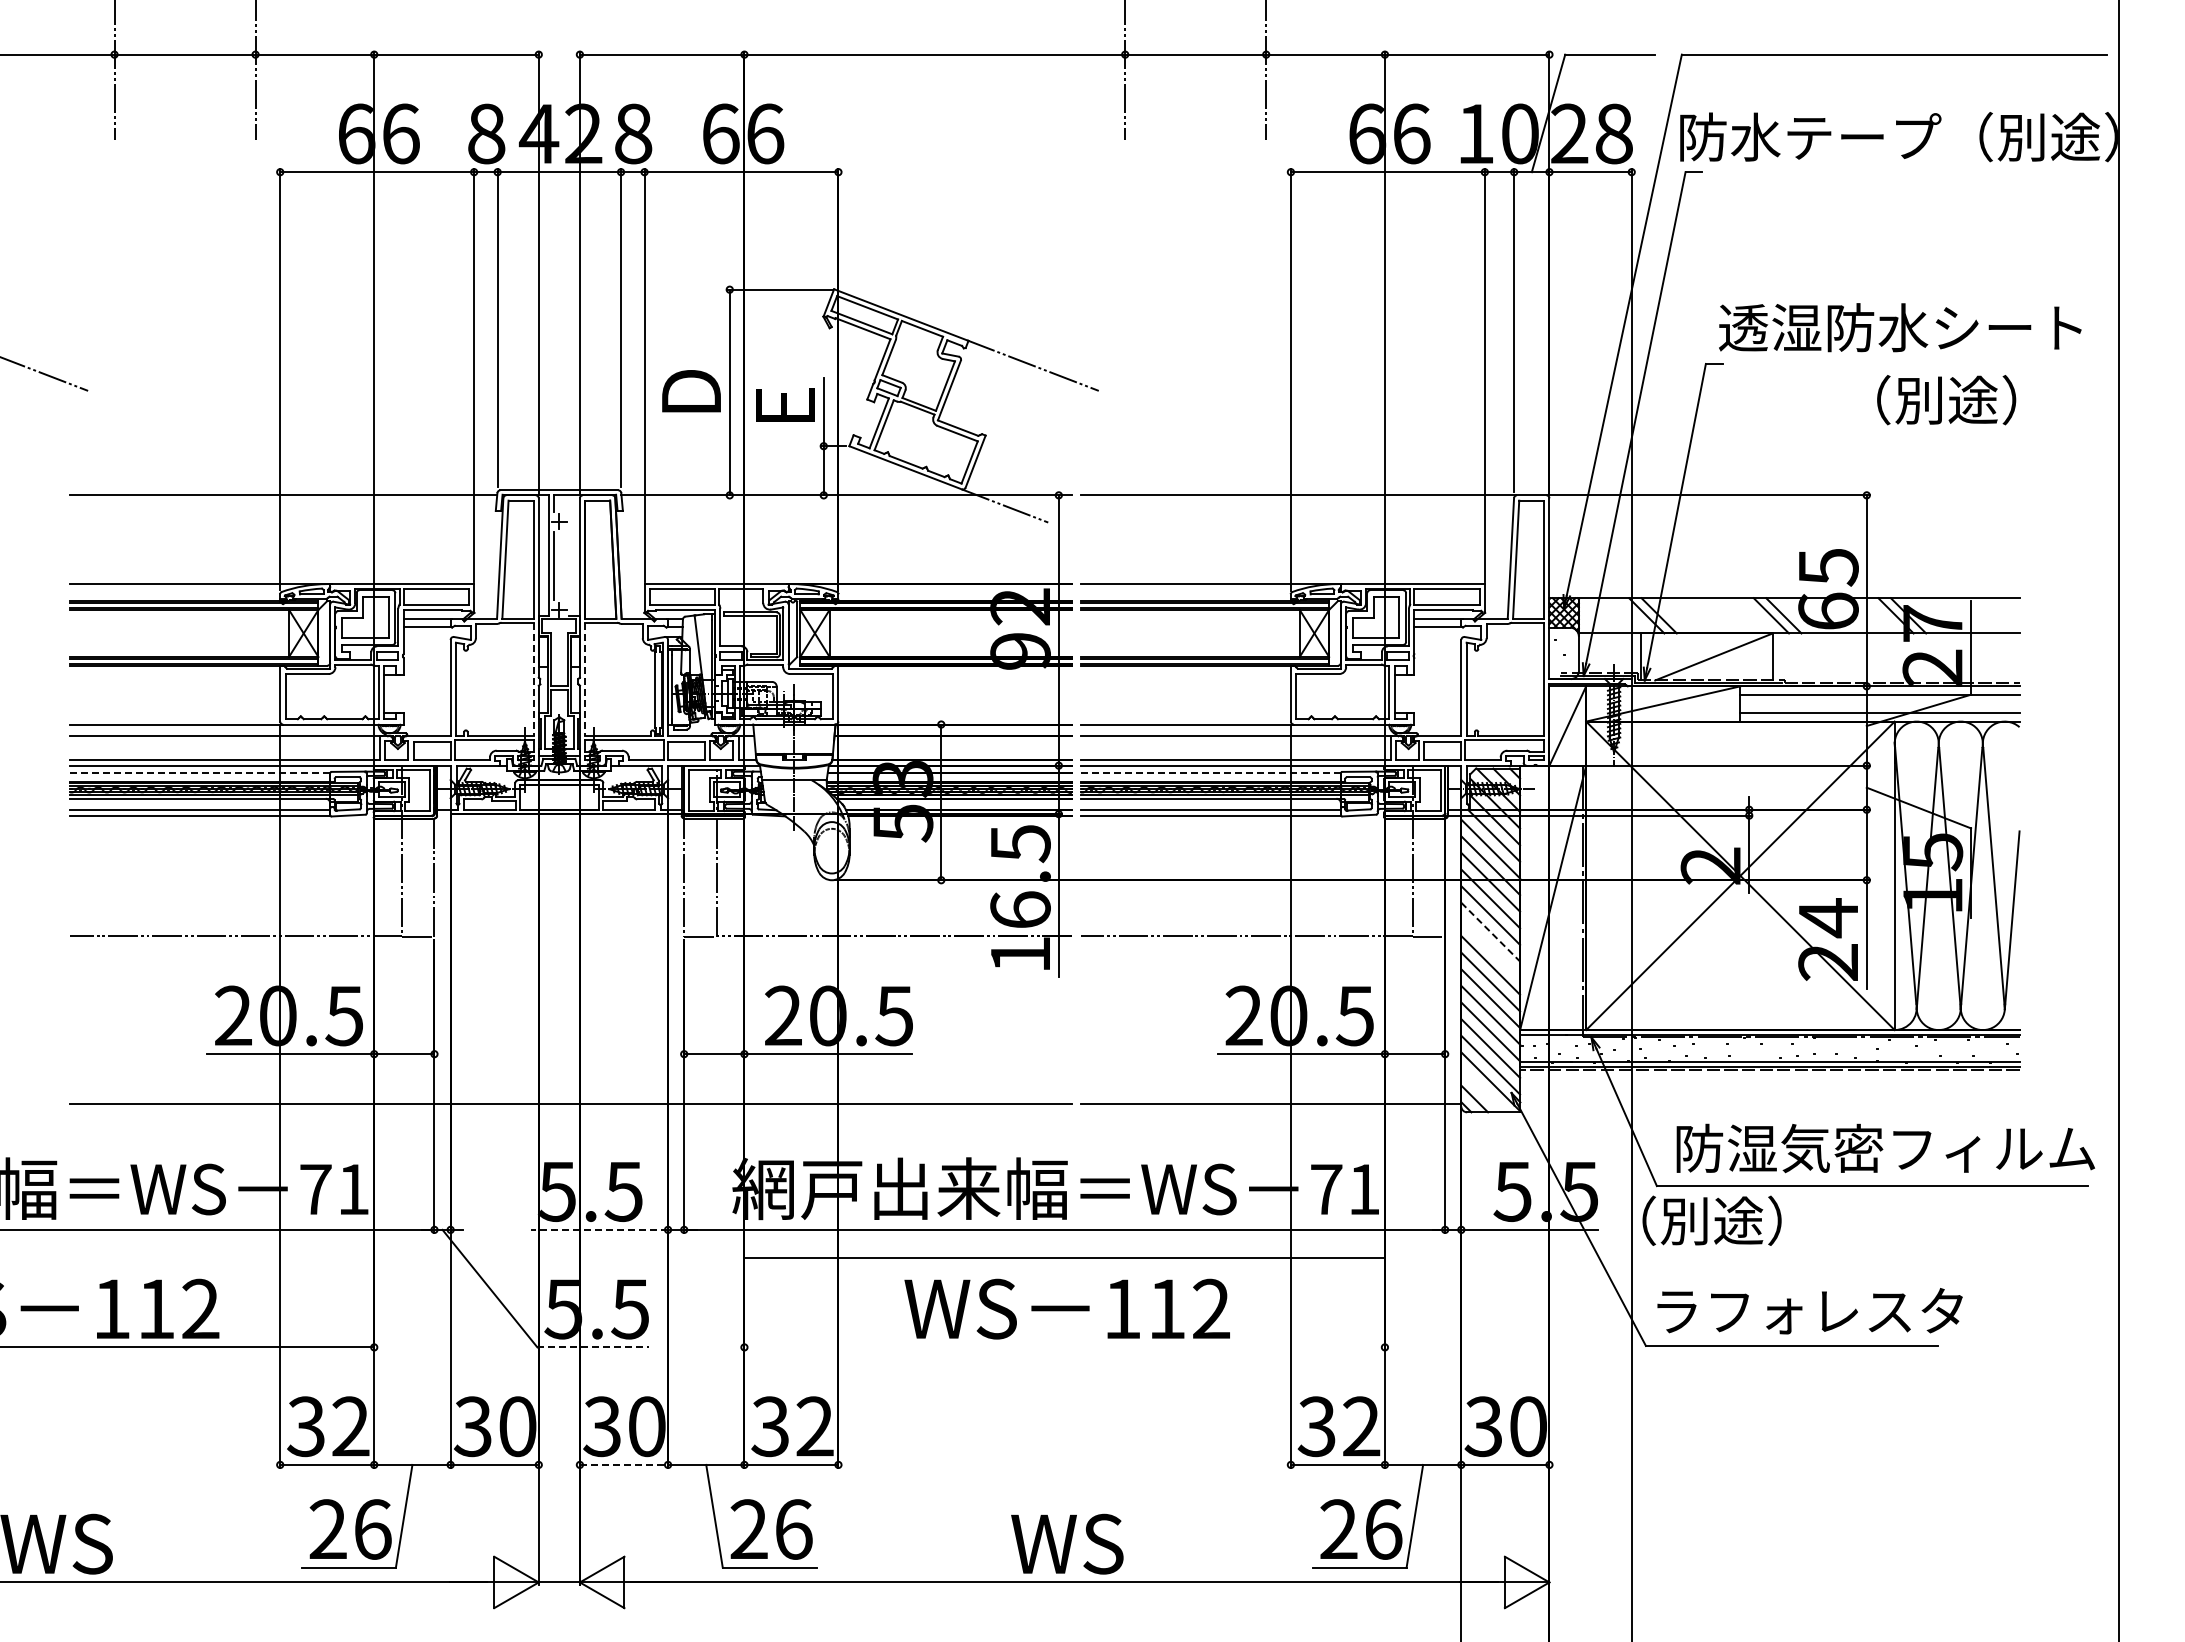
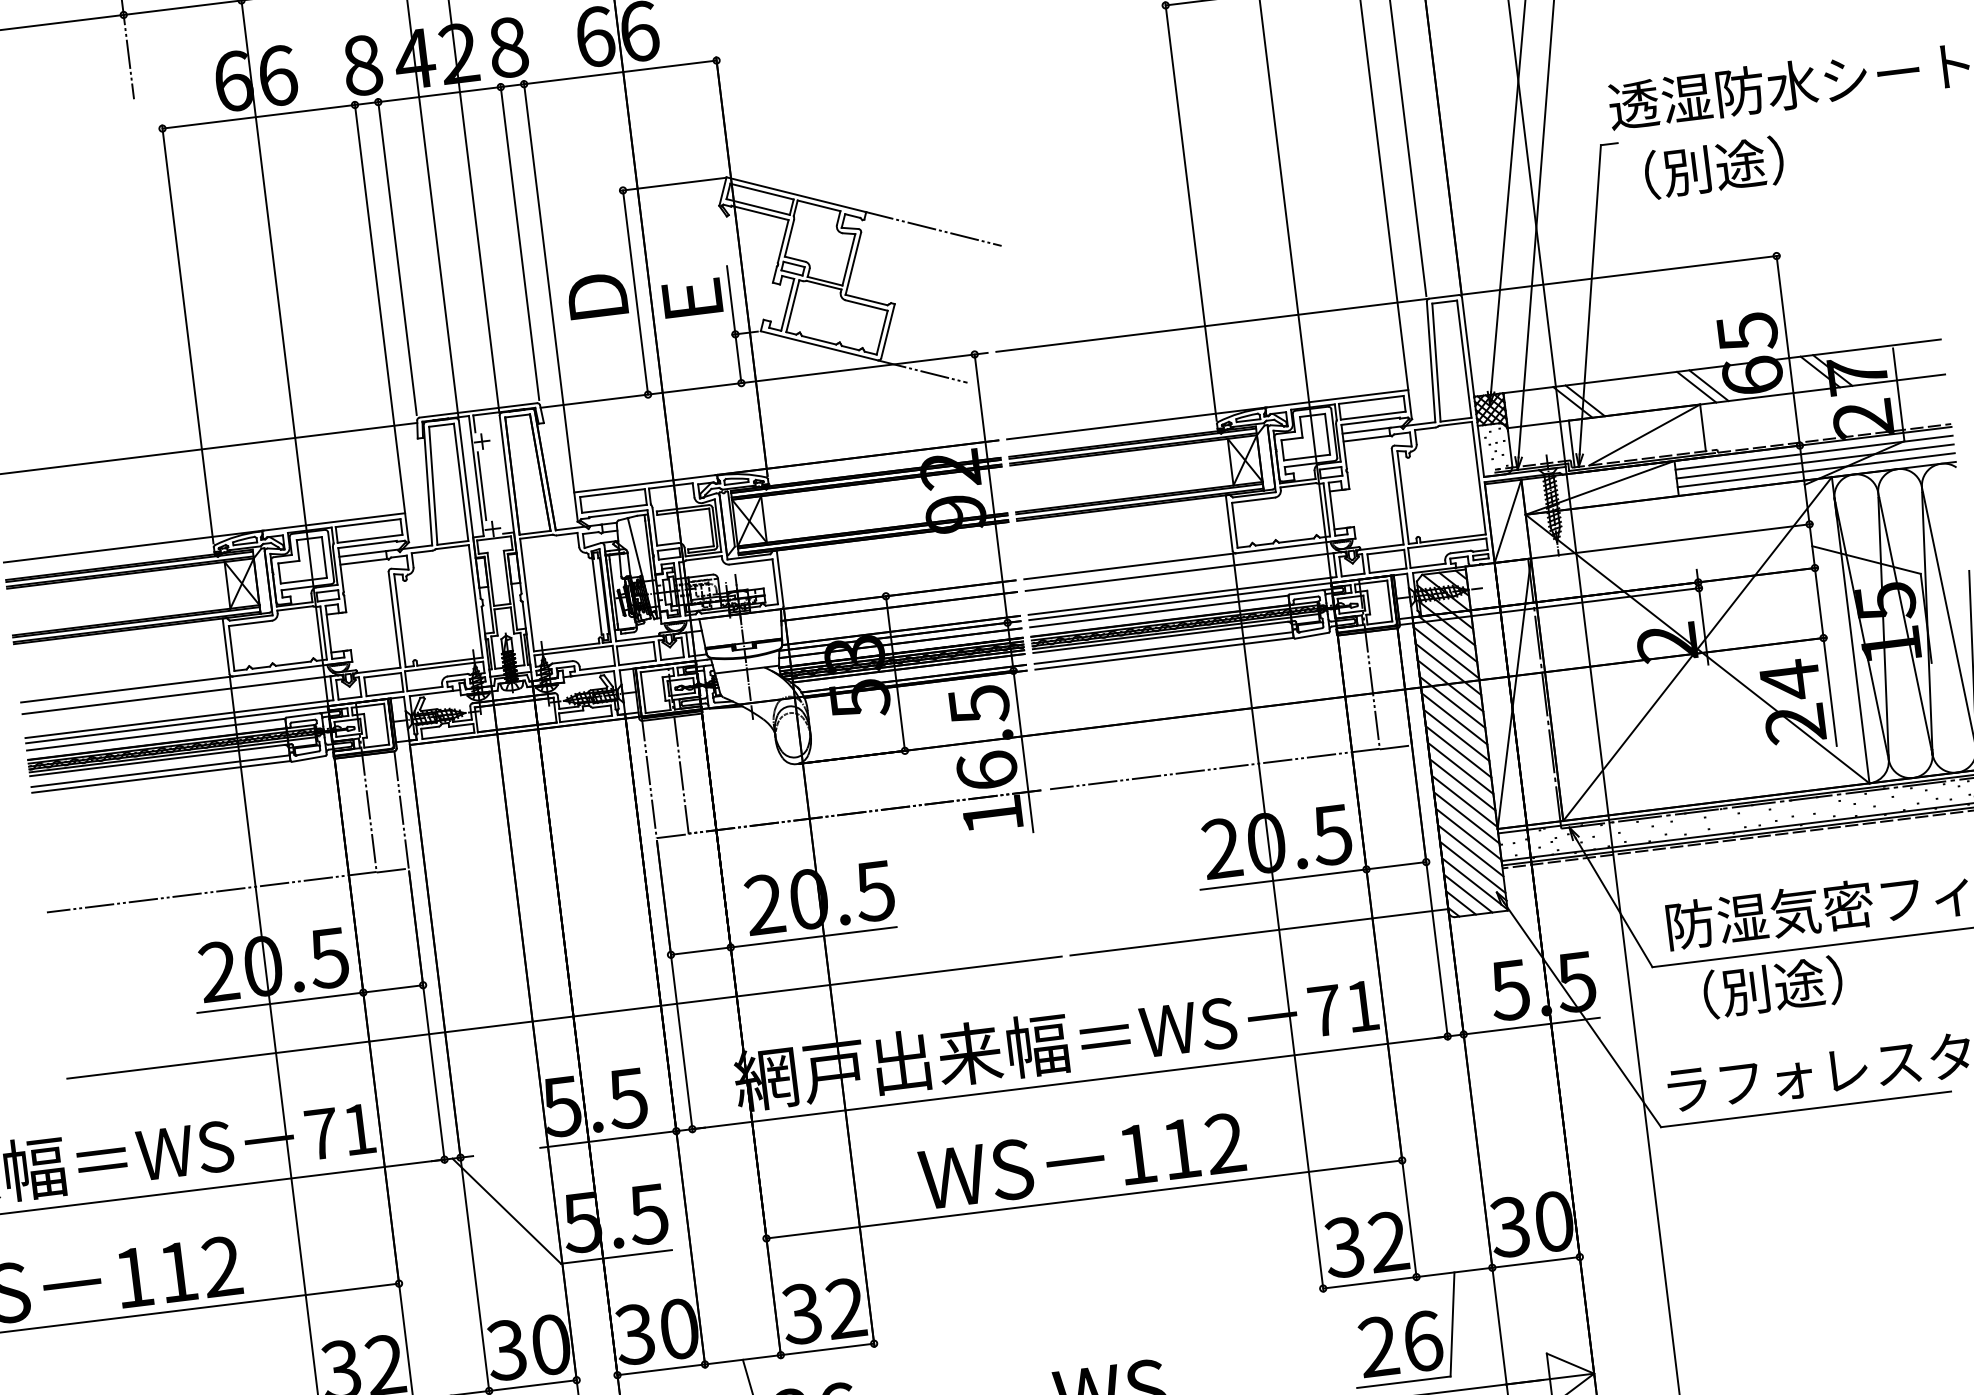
text: (1946, 400) -> (1714, 168), moved
line: (533, 679) -> (475, 601), dashed -> solid
line: (585, 679) -> (527, 594), dashed -> solid
line: (1879, 703) -> (1814, 461), added
line: (199, 772) -> (155, 734), dashed -> solid
line: (1210, 772) -> (1159, 611), dashed -> solid
line: (1490, 932) -> (1456, 735), dashed -> solid
line: (1490, 948) -> (1458, 751), added
line: (1482, 1090) -> (1467, 893), added
text: (1711, 1220) -> (1772, 987), moved
line: (599, 1229) -> (608, 1139), dashed -> solid
line: (1064, 1258) -> (1084, 1199), moved
line: (593, 1347) -> (616, 1256), dashed -> solid
line: (624, 1464) -> (661, 1369), dashed -> solid

